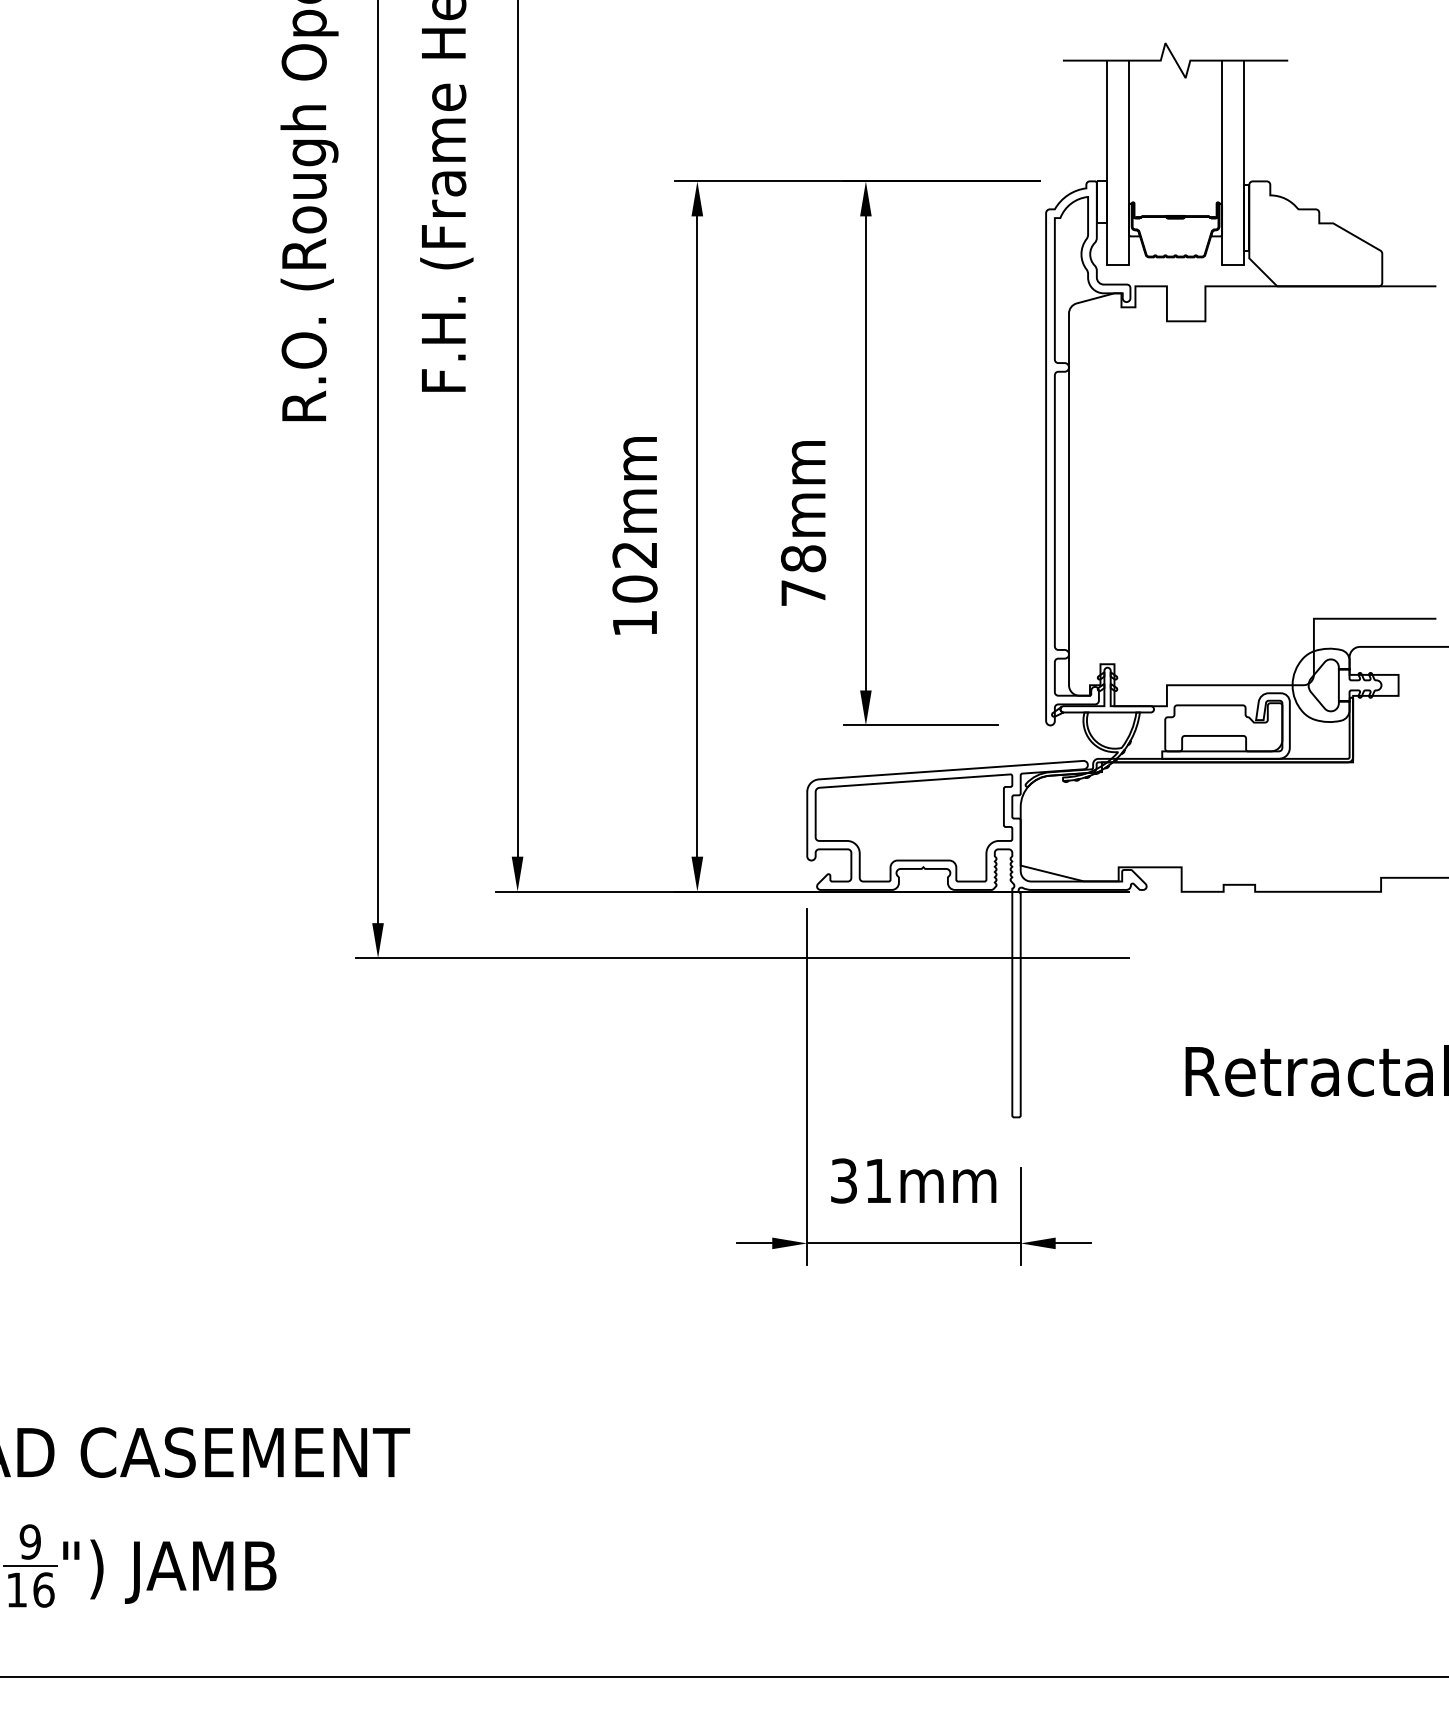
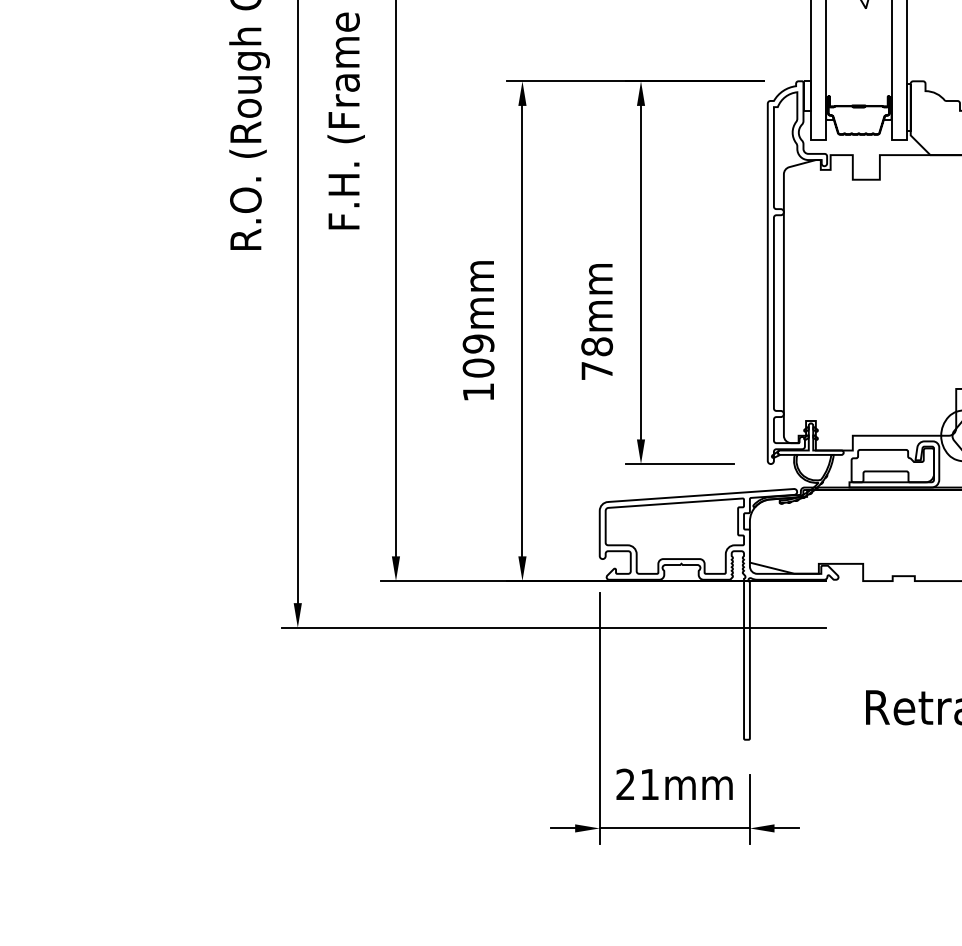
text: (634, 554) -> (478, 343), 102mm -> 109mm
text: (843, 1180) -> (625, 784), 31mm -> 21mm

